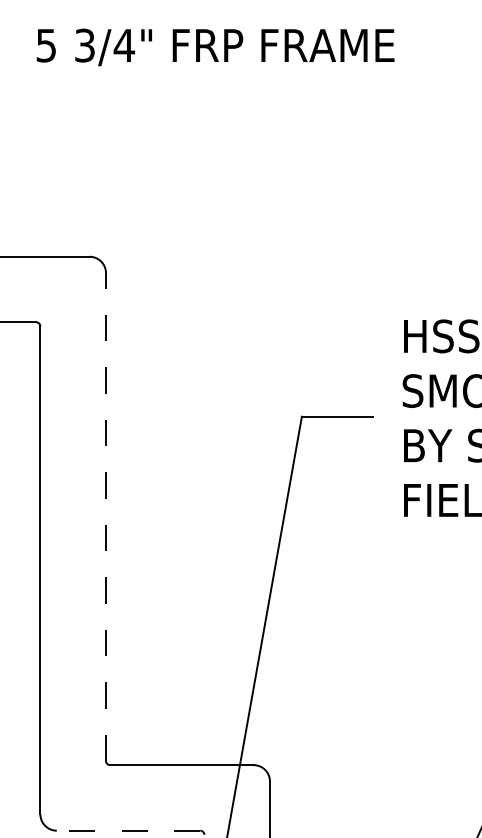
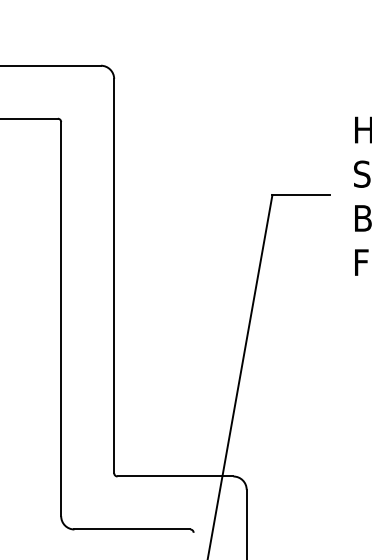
line: (106, 517) -> (114, 276), dashed -> solid
line: (128, 830) -> (132, 529), dashed -> solid

